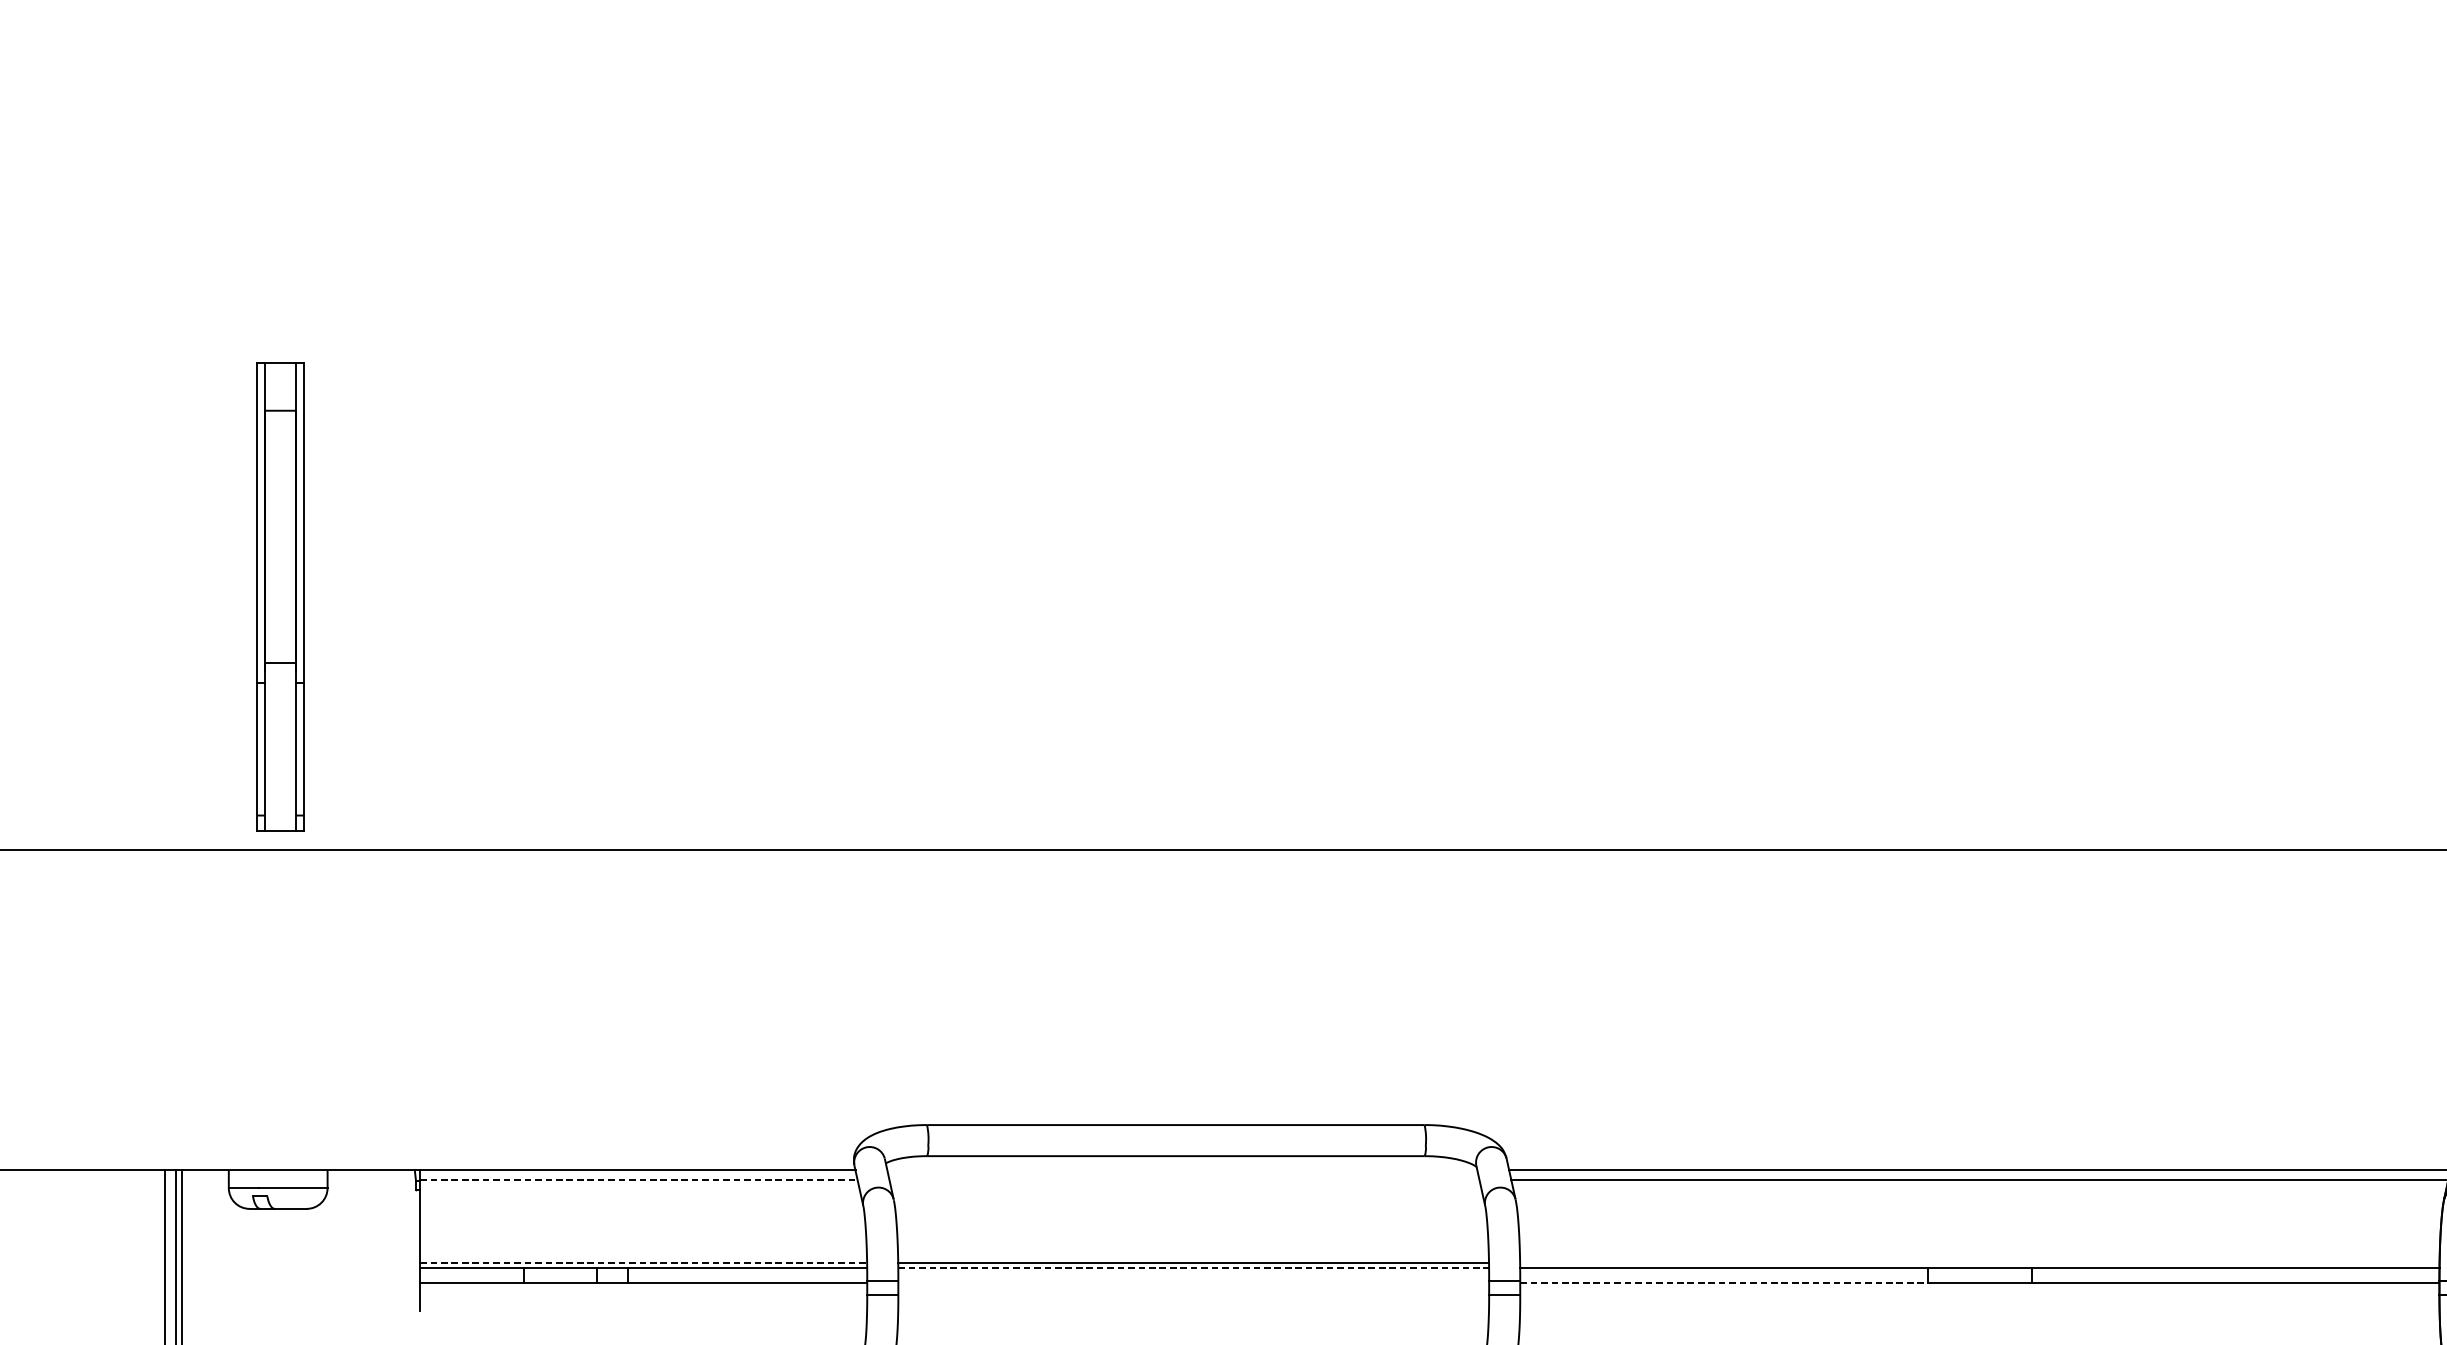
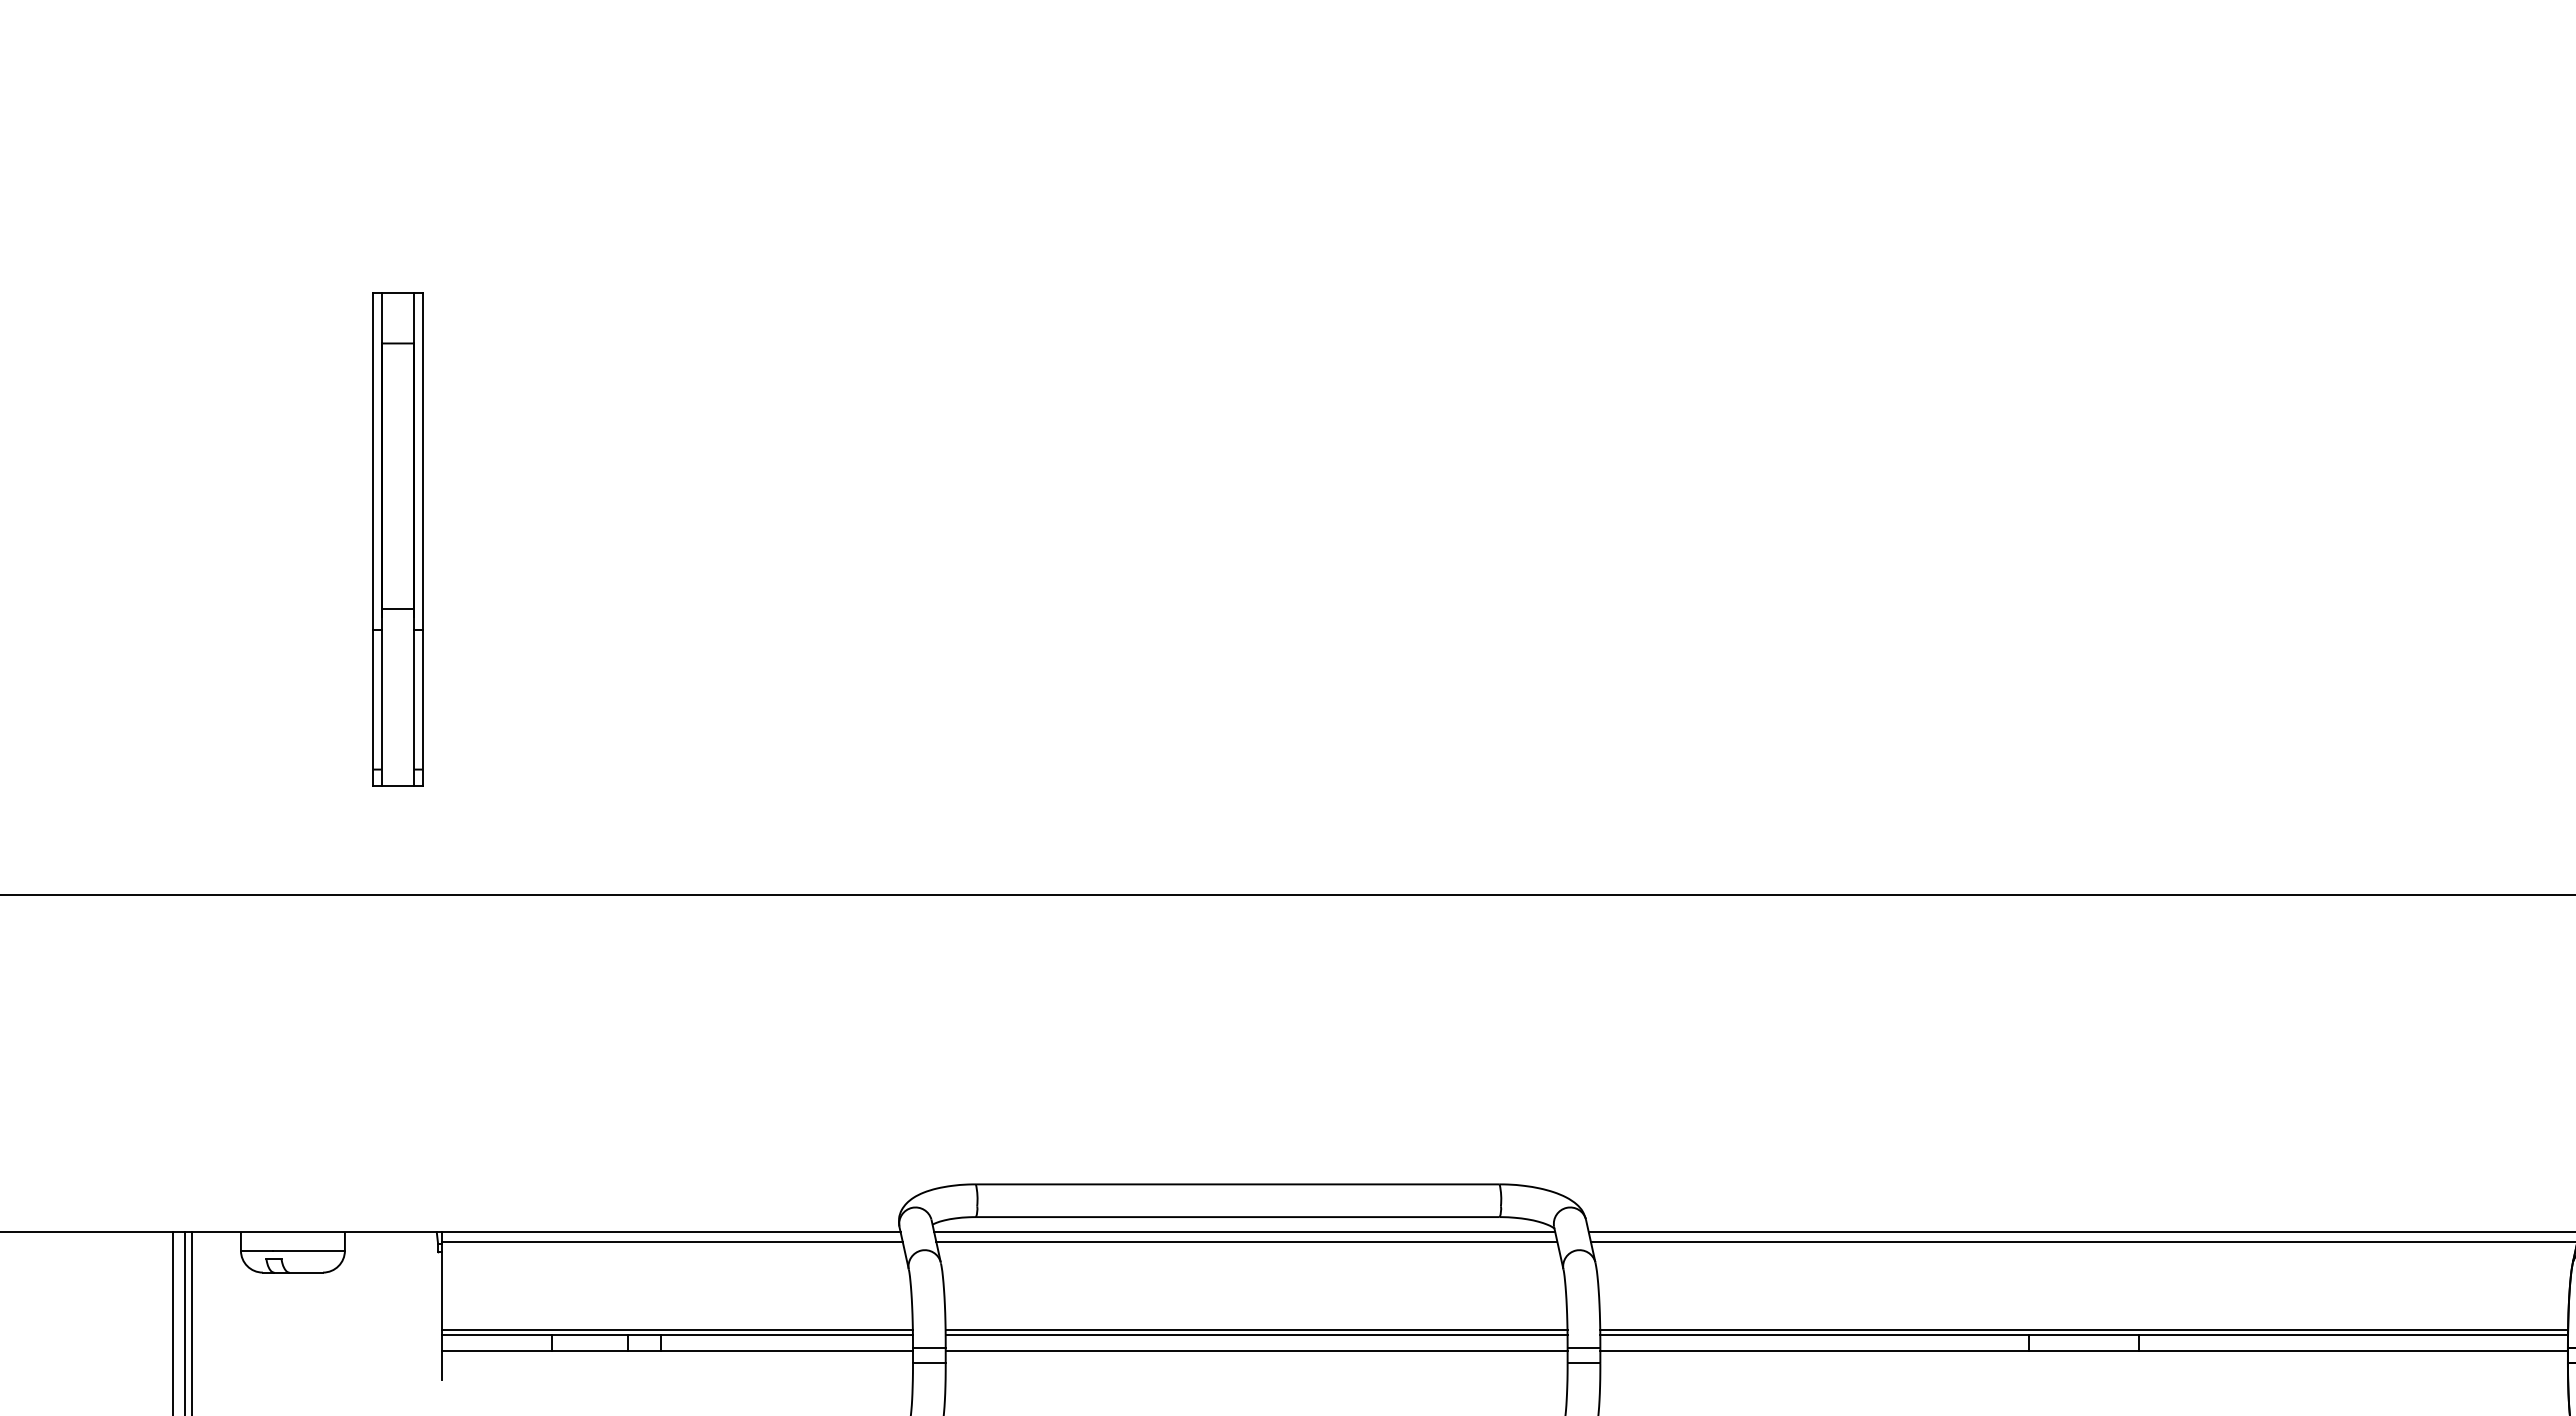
part: (279, 596) -> (397, 539), moved
line: (1182, 1170) -> (1244, 1232), added
line: (639, 1179) -> (673, 1241), dashed -> solid
line: (1184, 1179) -> (1246, 1241), added
line: (644, 1262) -> (678, 1329), dashed -> solid
line: (1980, 1262) -> (2084, 1329), added
line: (1193, 1267) -> (1256, 1334), dashed -> solid
line: (1193, 1283) -> (1256, 1351), added
line: (1723, 1283) -> (1814, 1351), dashed -> solid

